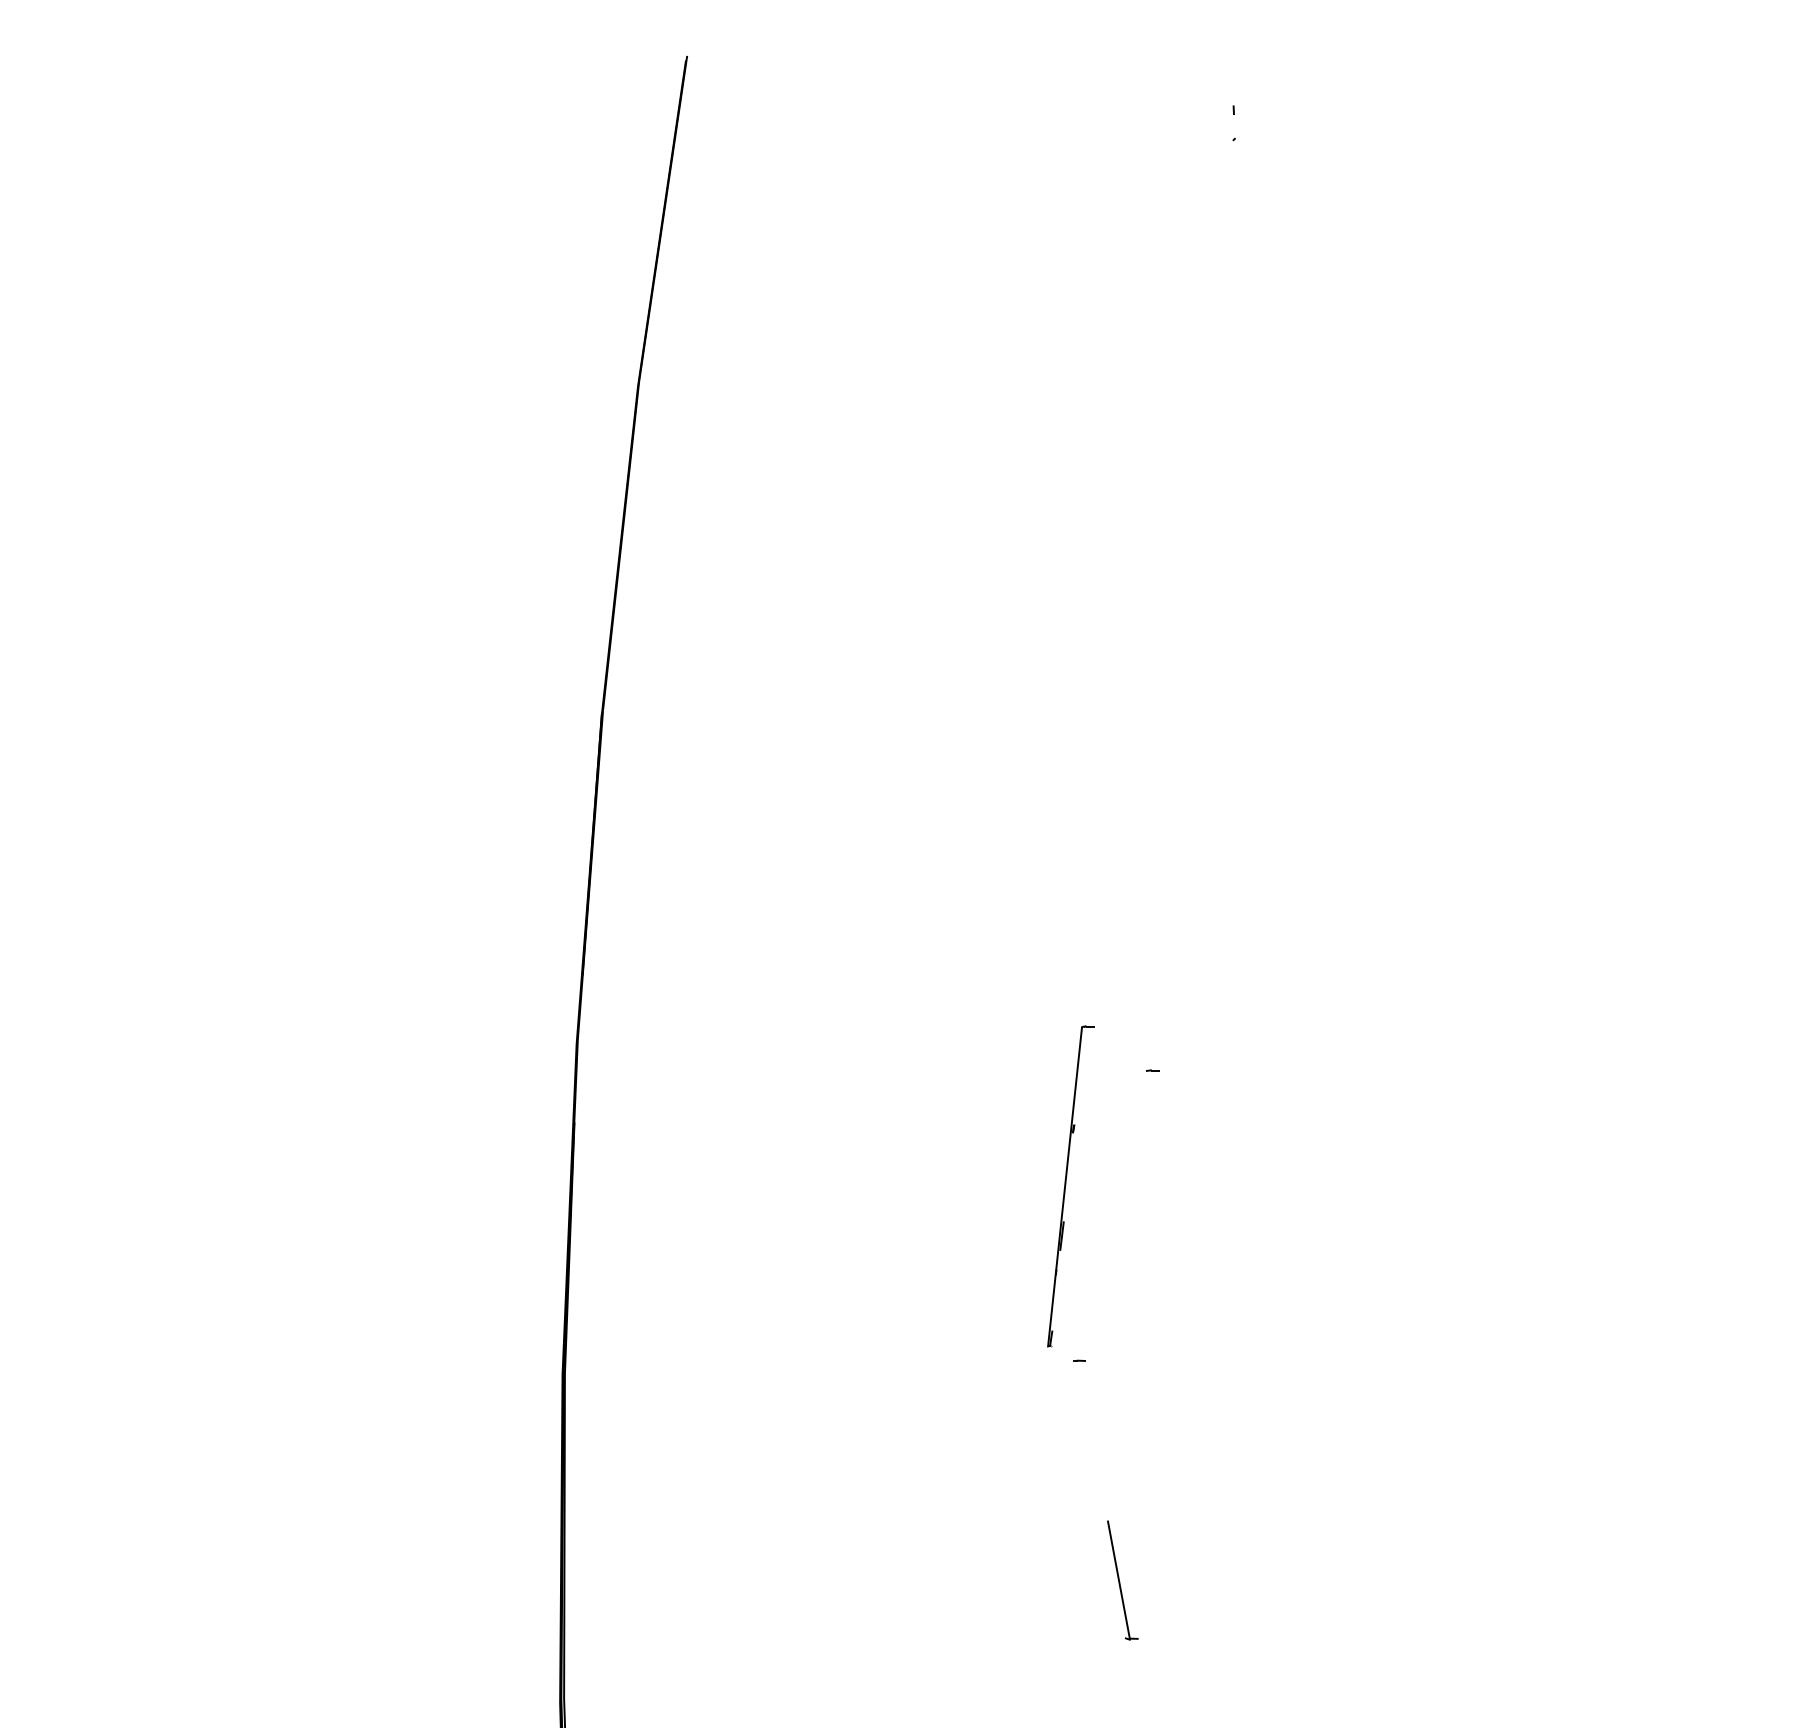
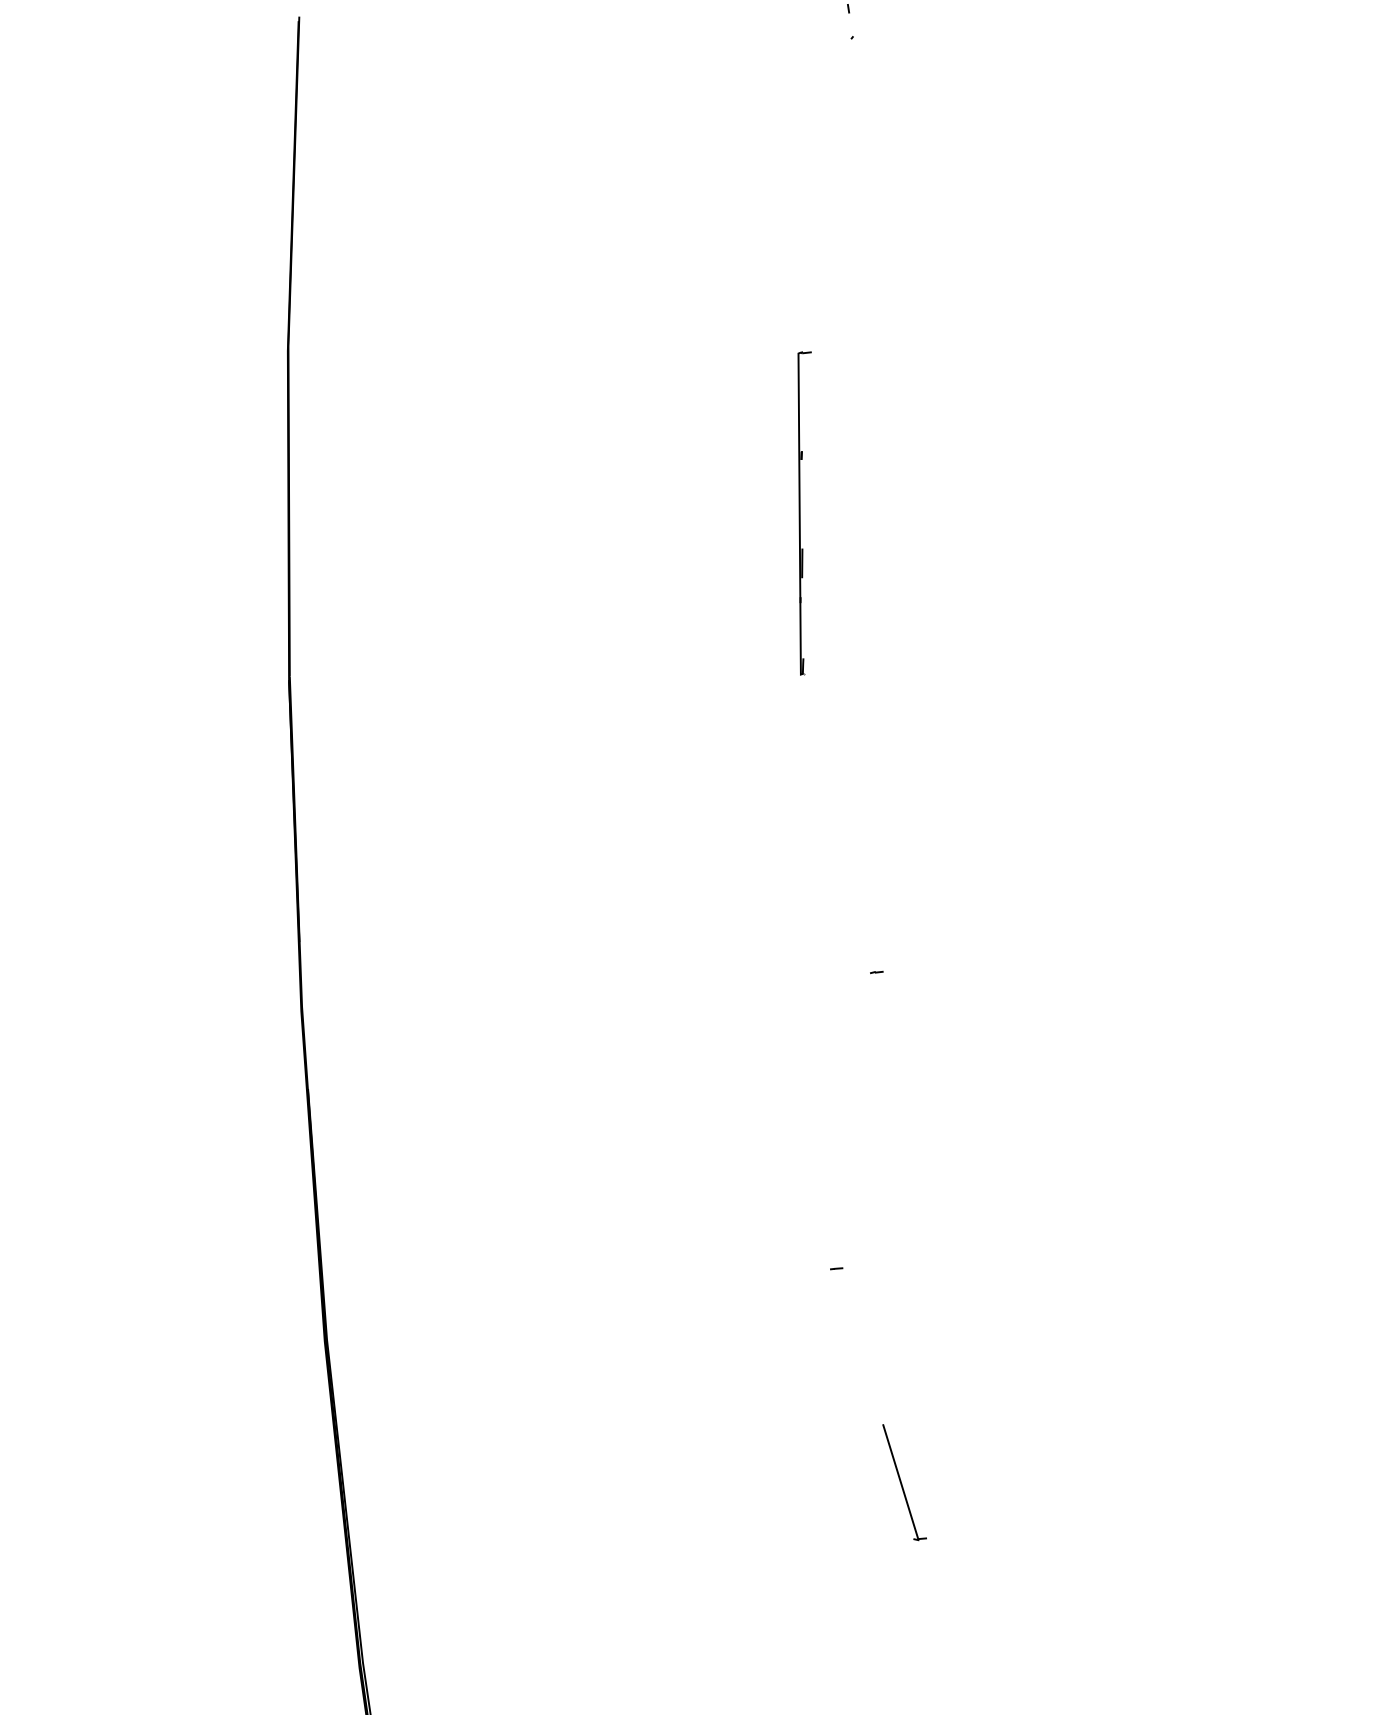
part: (1070, 1186) -> (805, 513), moved

